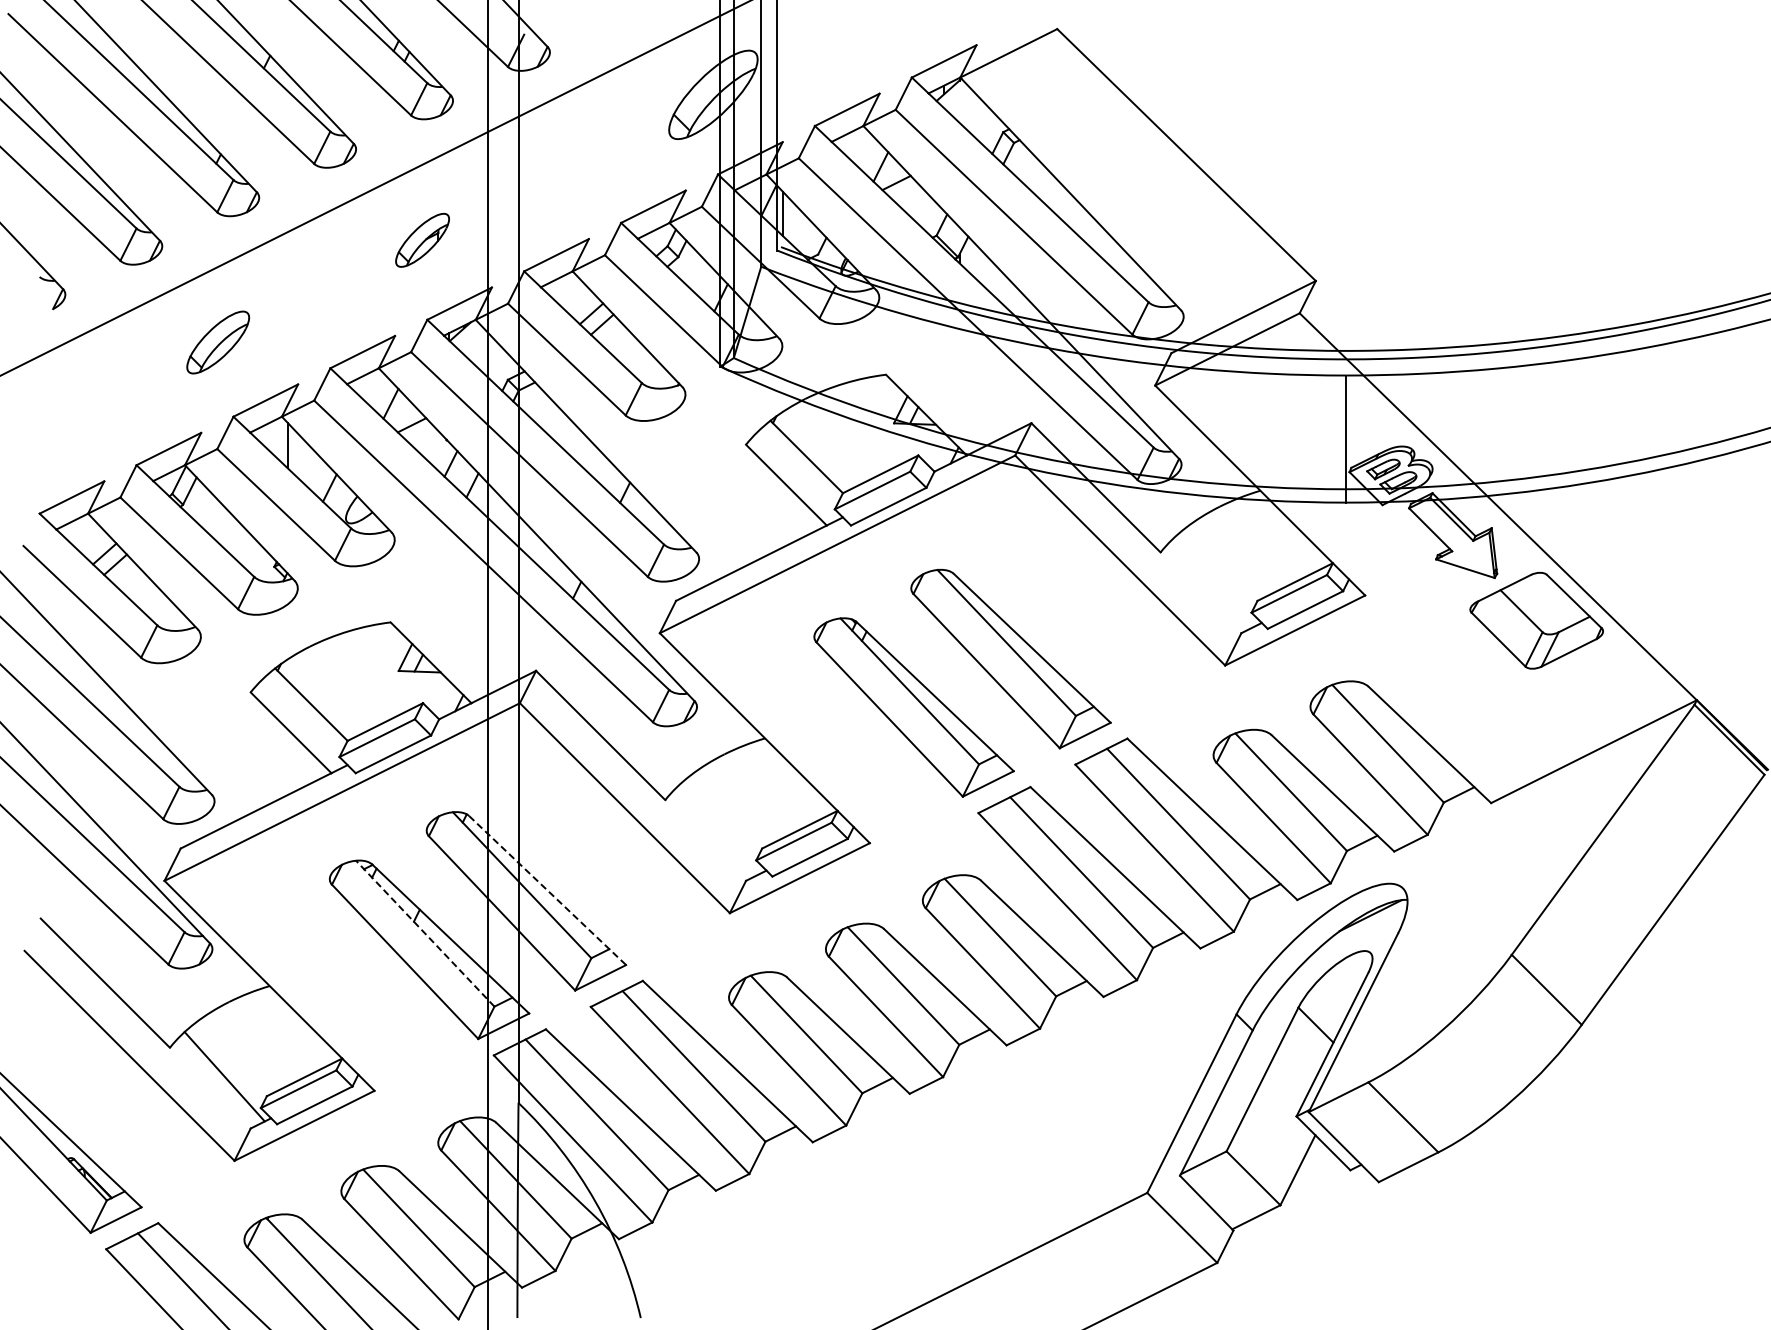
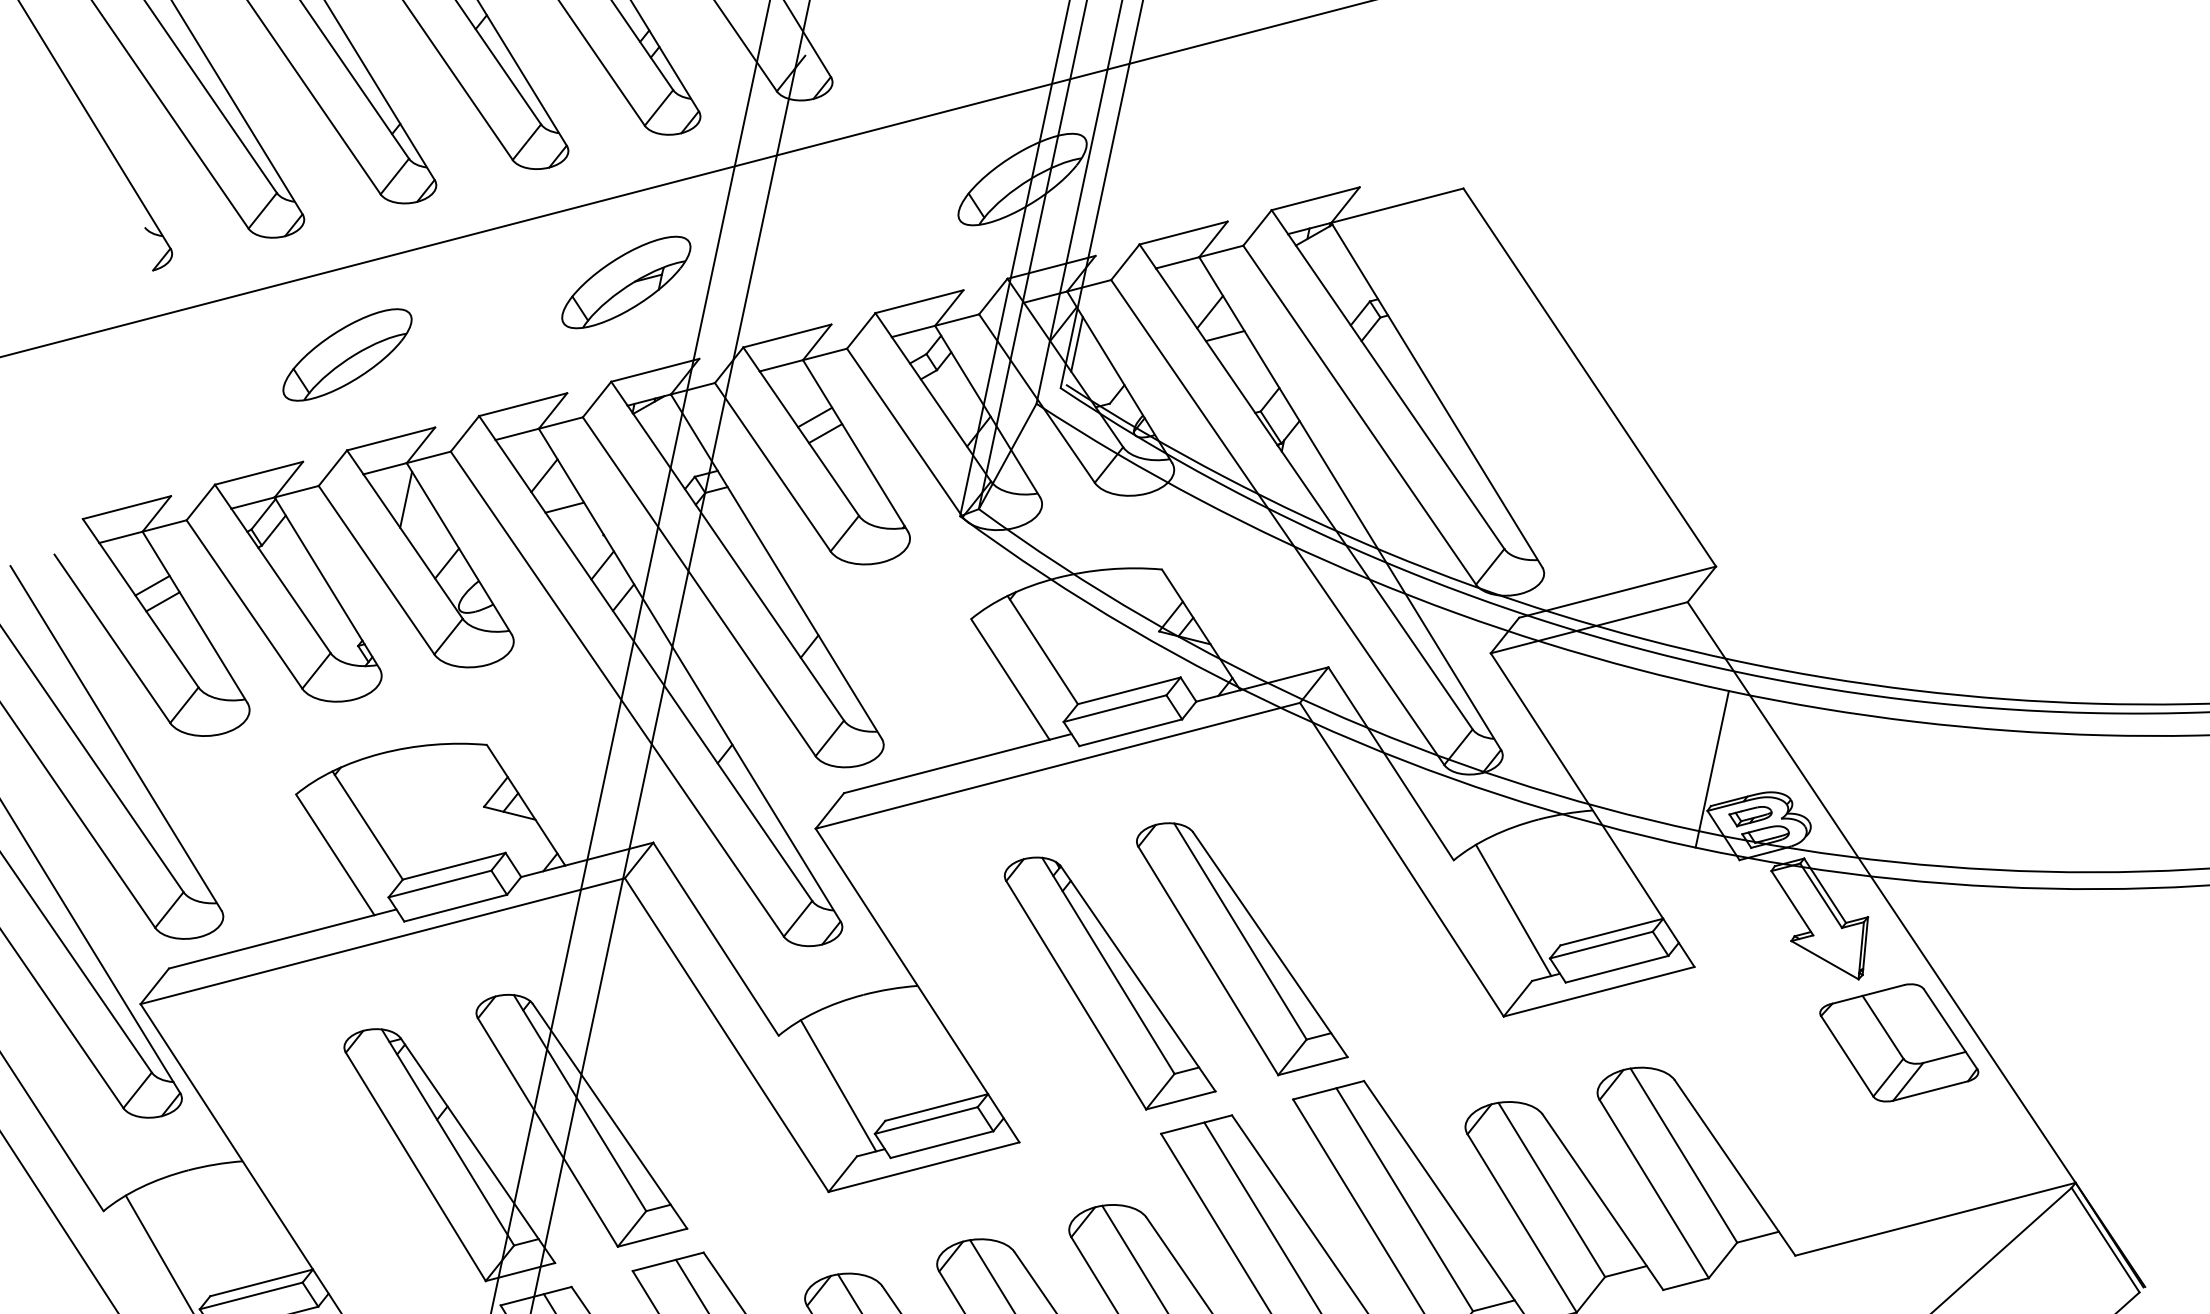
part: (422, 240) -> (626, 282), size x1.67
part: (218, 342) -> (348, 354), size x1.43
line: (1215, 581) -> (1513, 910), added
line: (719, 828) -> (838, 1084), added
line: (548, 890) -> (611, 1116), dashed -> solid
line: (425, 933) -> (448, 1137), dashed -> solid

